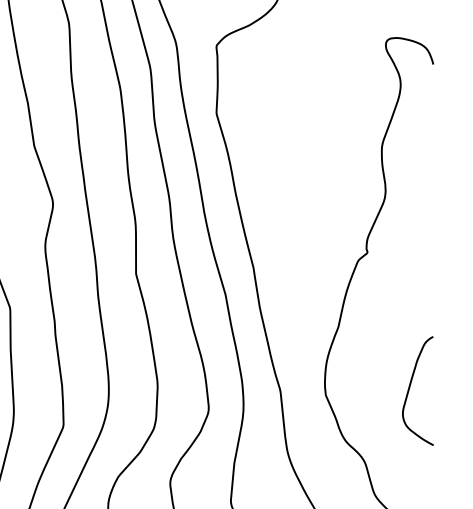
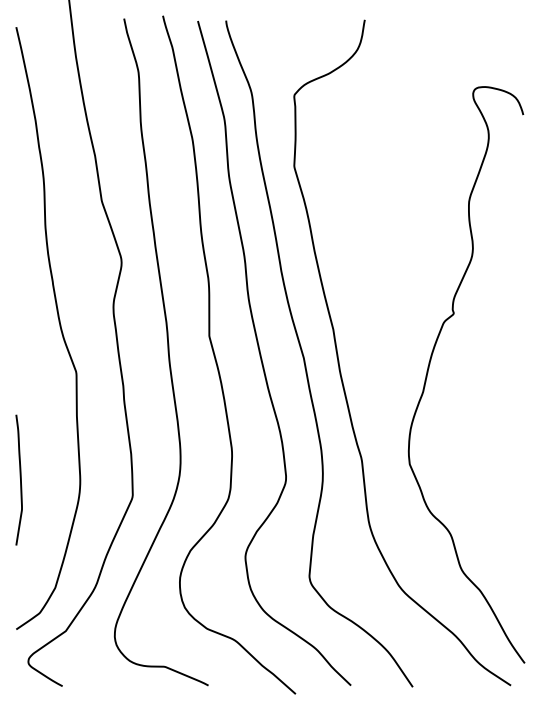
curve: (410, 386) -> (499, 455), removed

